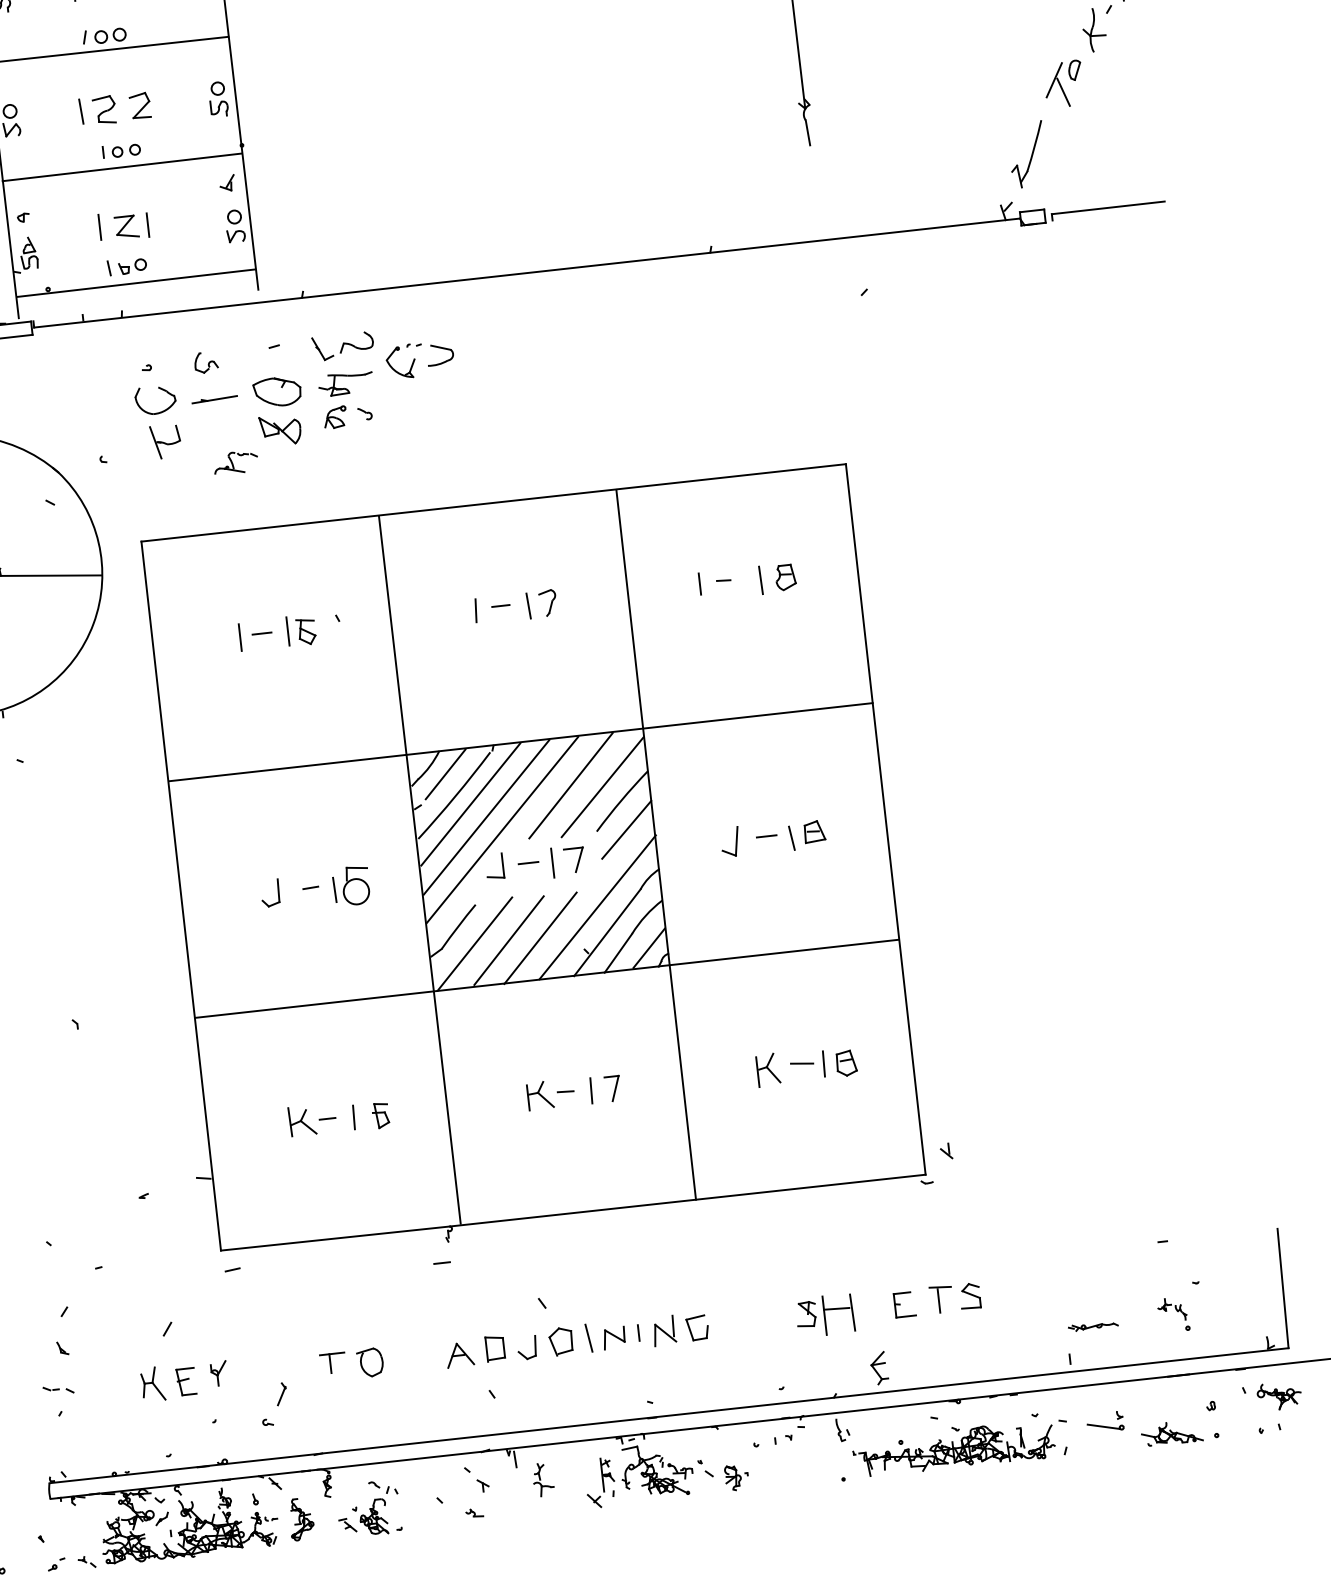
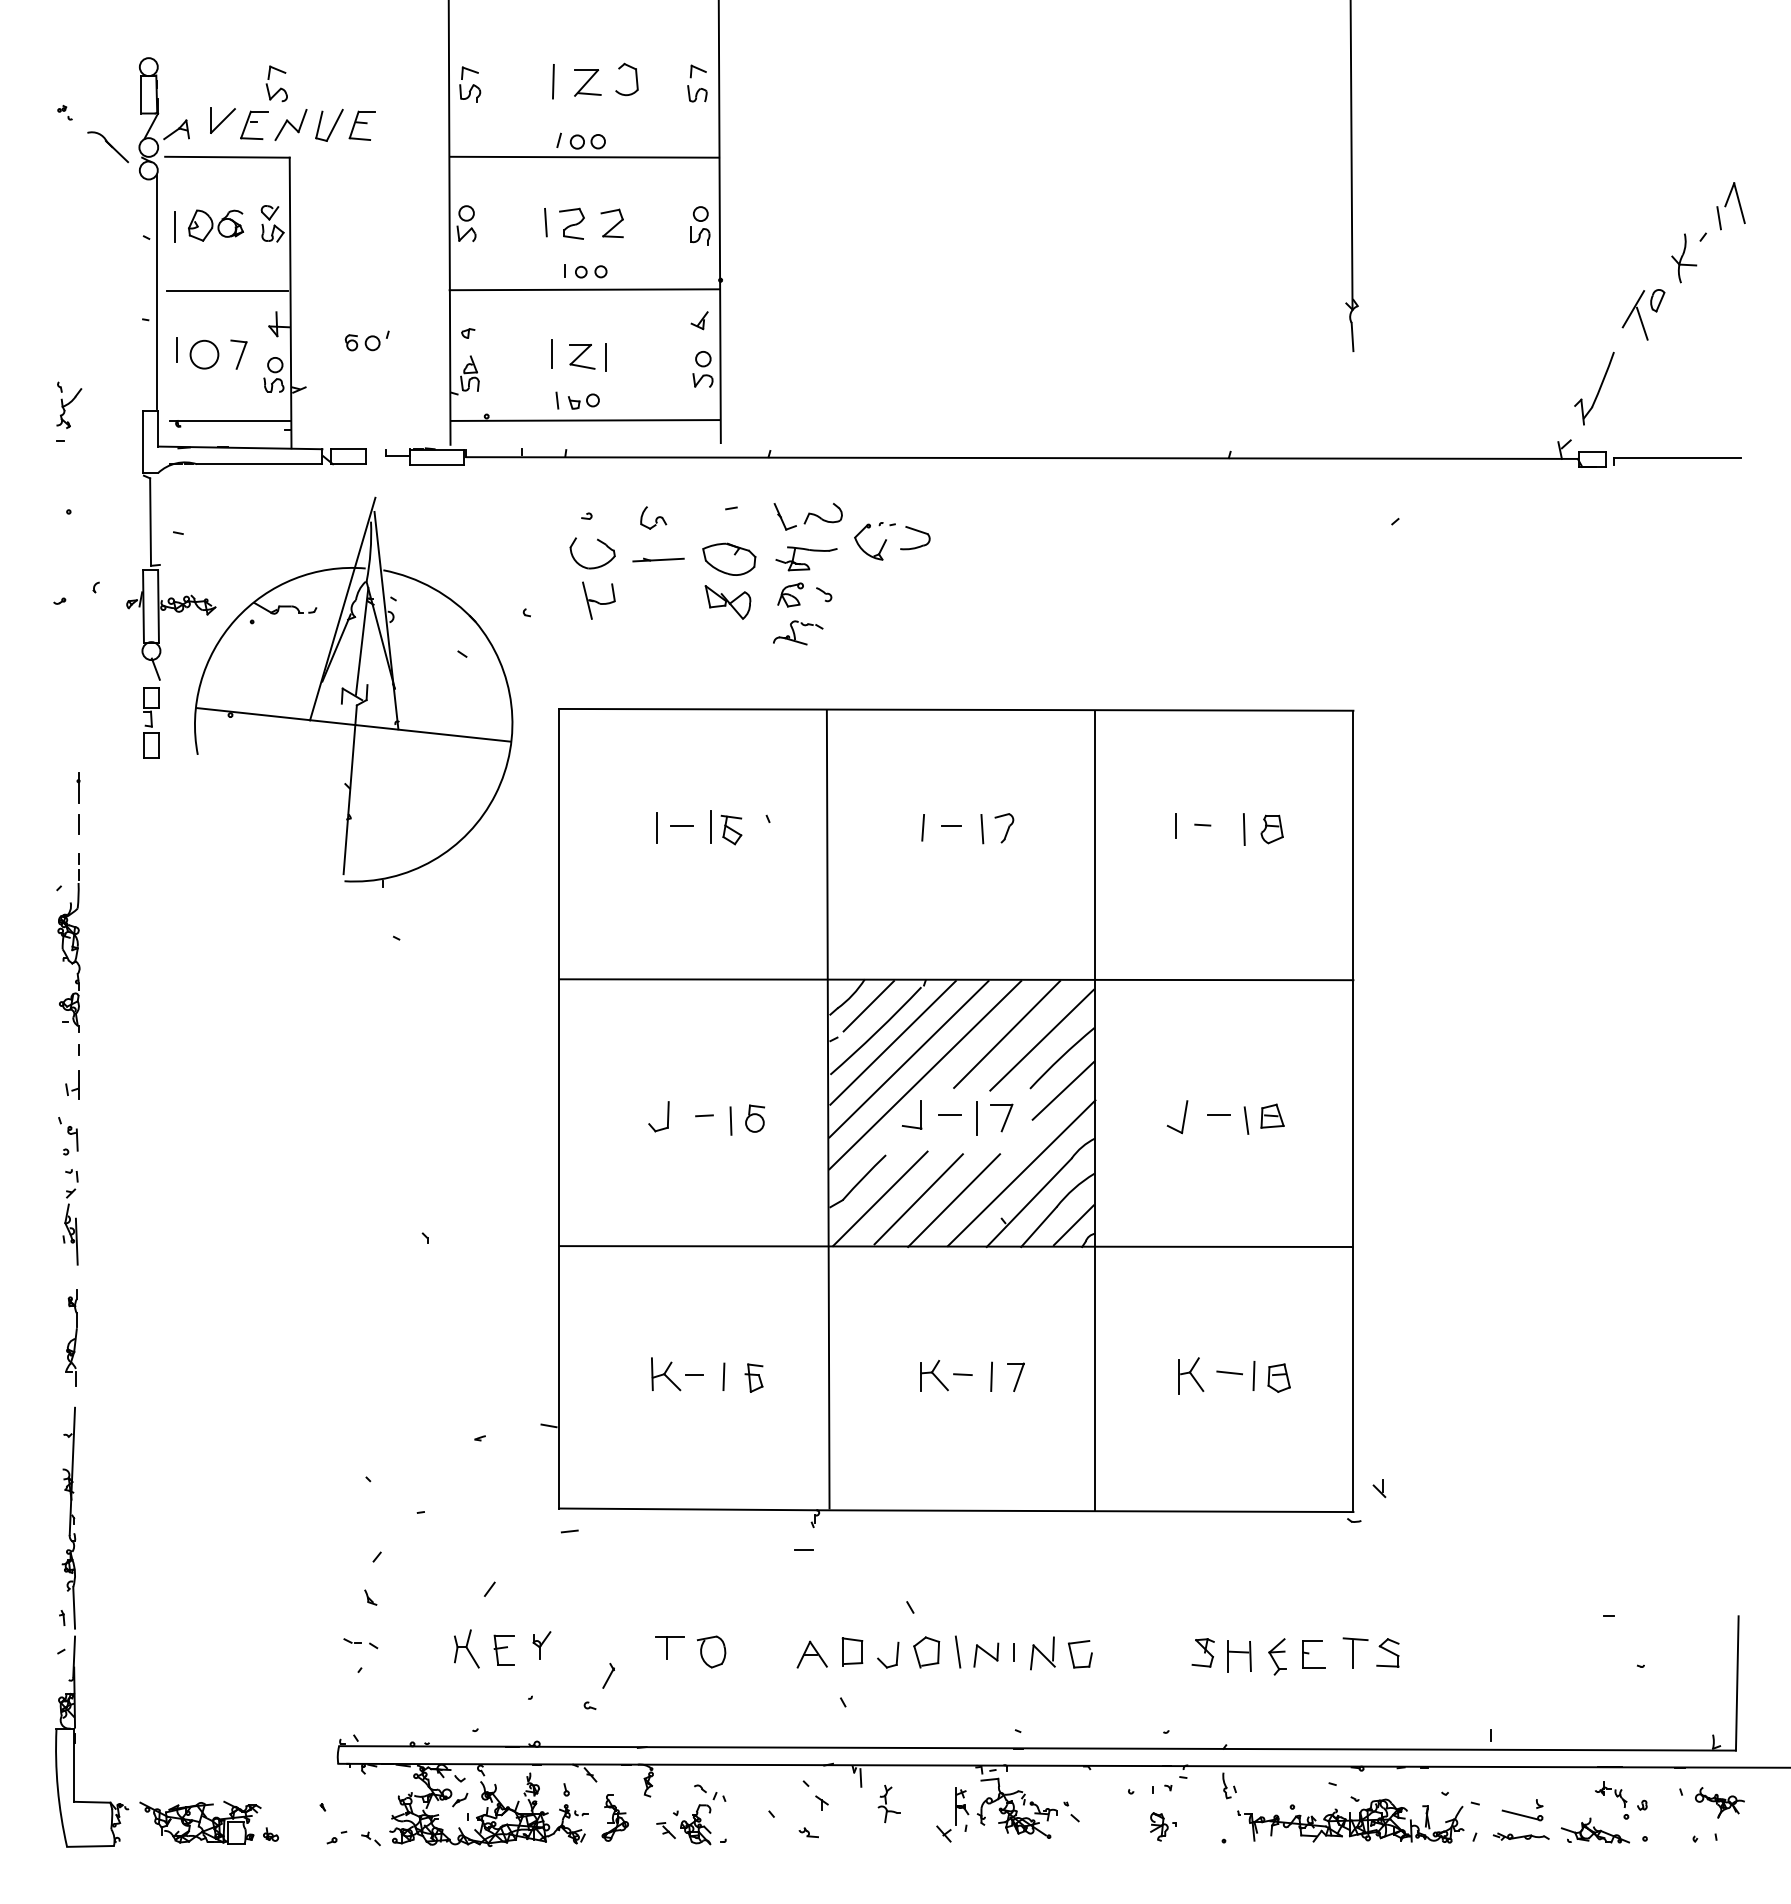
part: (236, 462) -> (798, 632), moved
part: (355, 885) -> (754, 1118), size x0.62
part: (838, 1314) -> (1239, 1656), size x0.71
part: (1174, 1315) -> (1612, 1800), moved
part: (1092, 1326) -> (1520, 1836), moved
part: (879, 1368) -> (1277, 1656), moved
part: (736, 1477) -> (1163, 1826), moved

